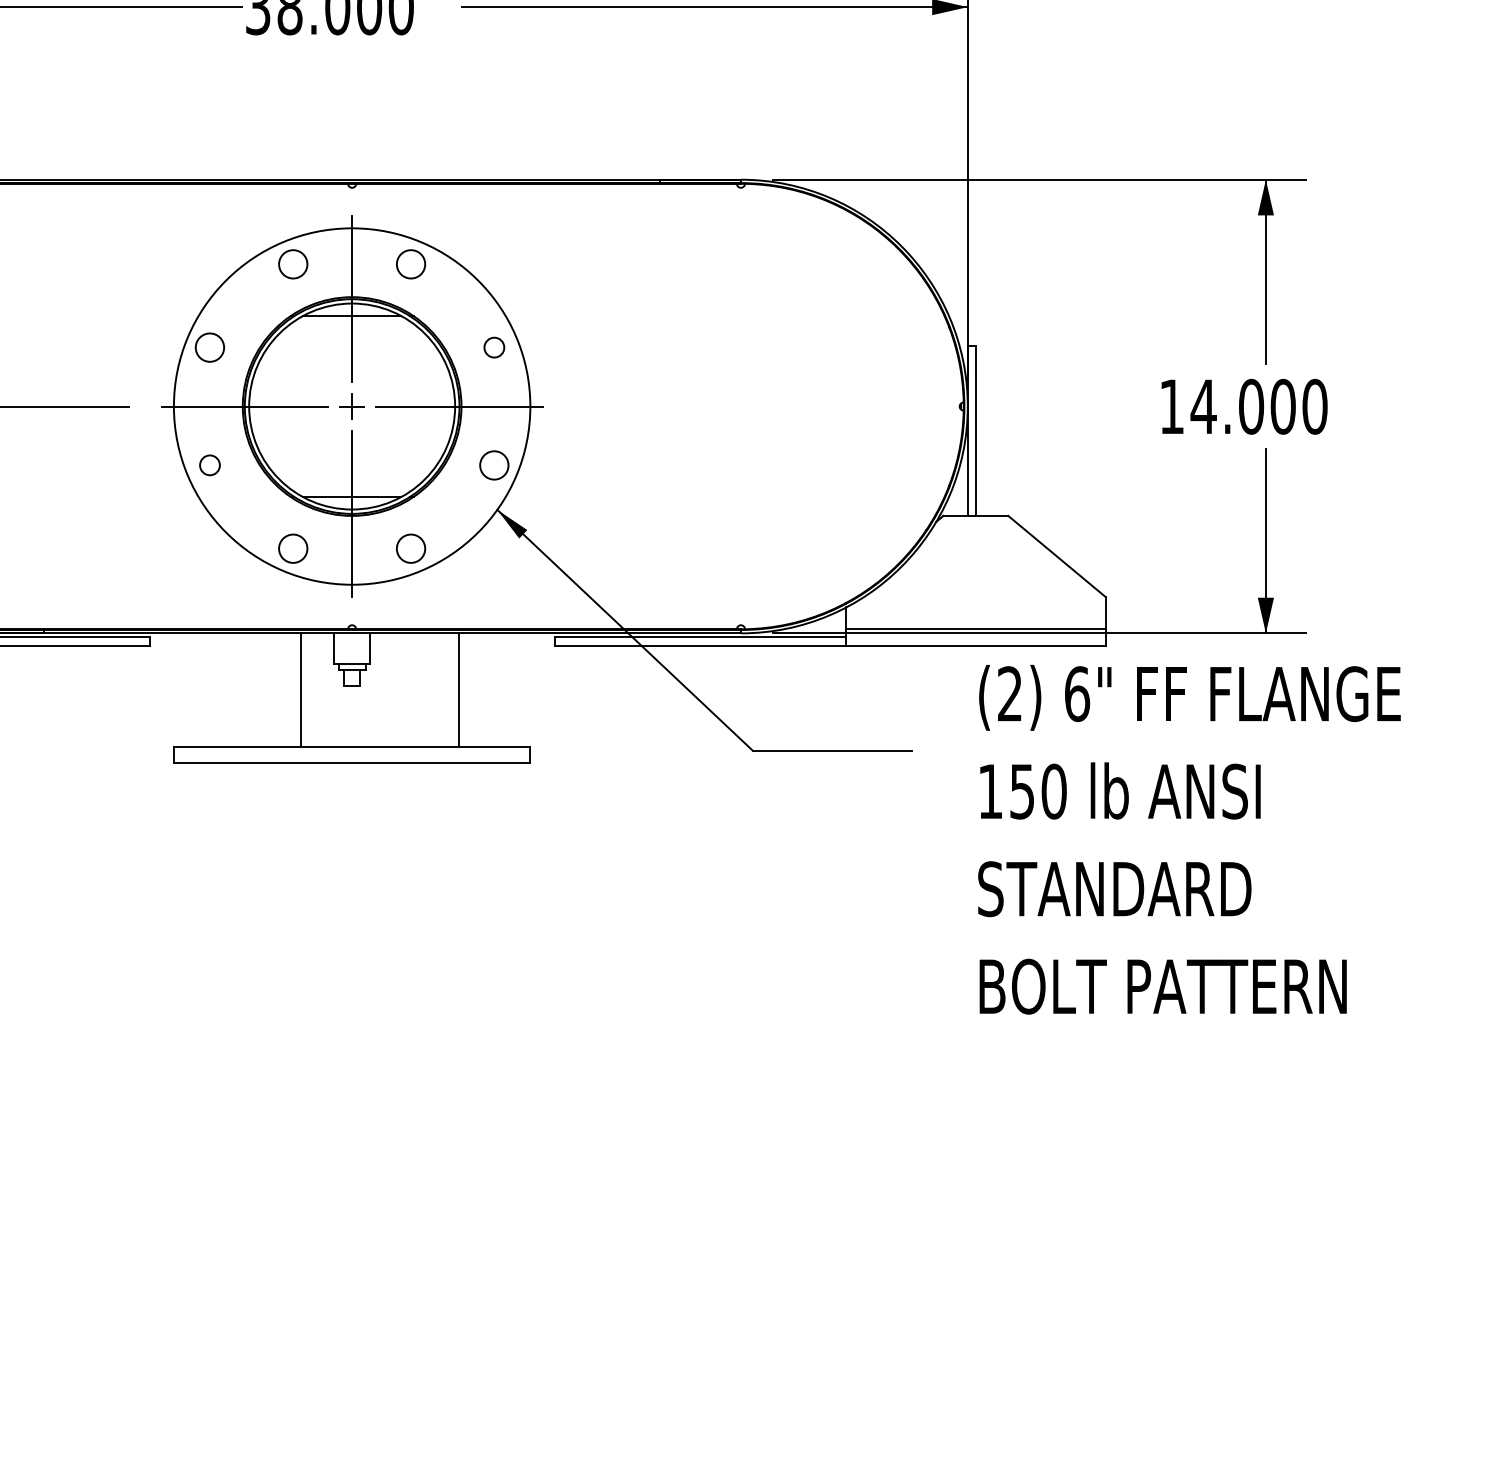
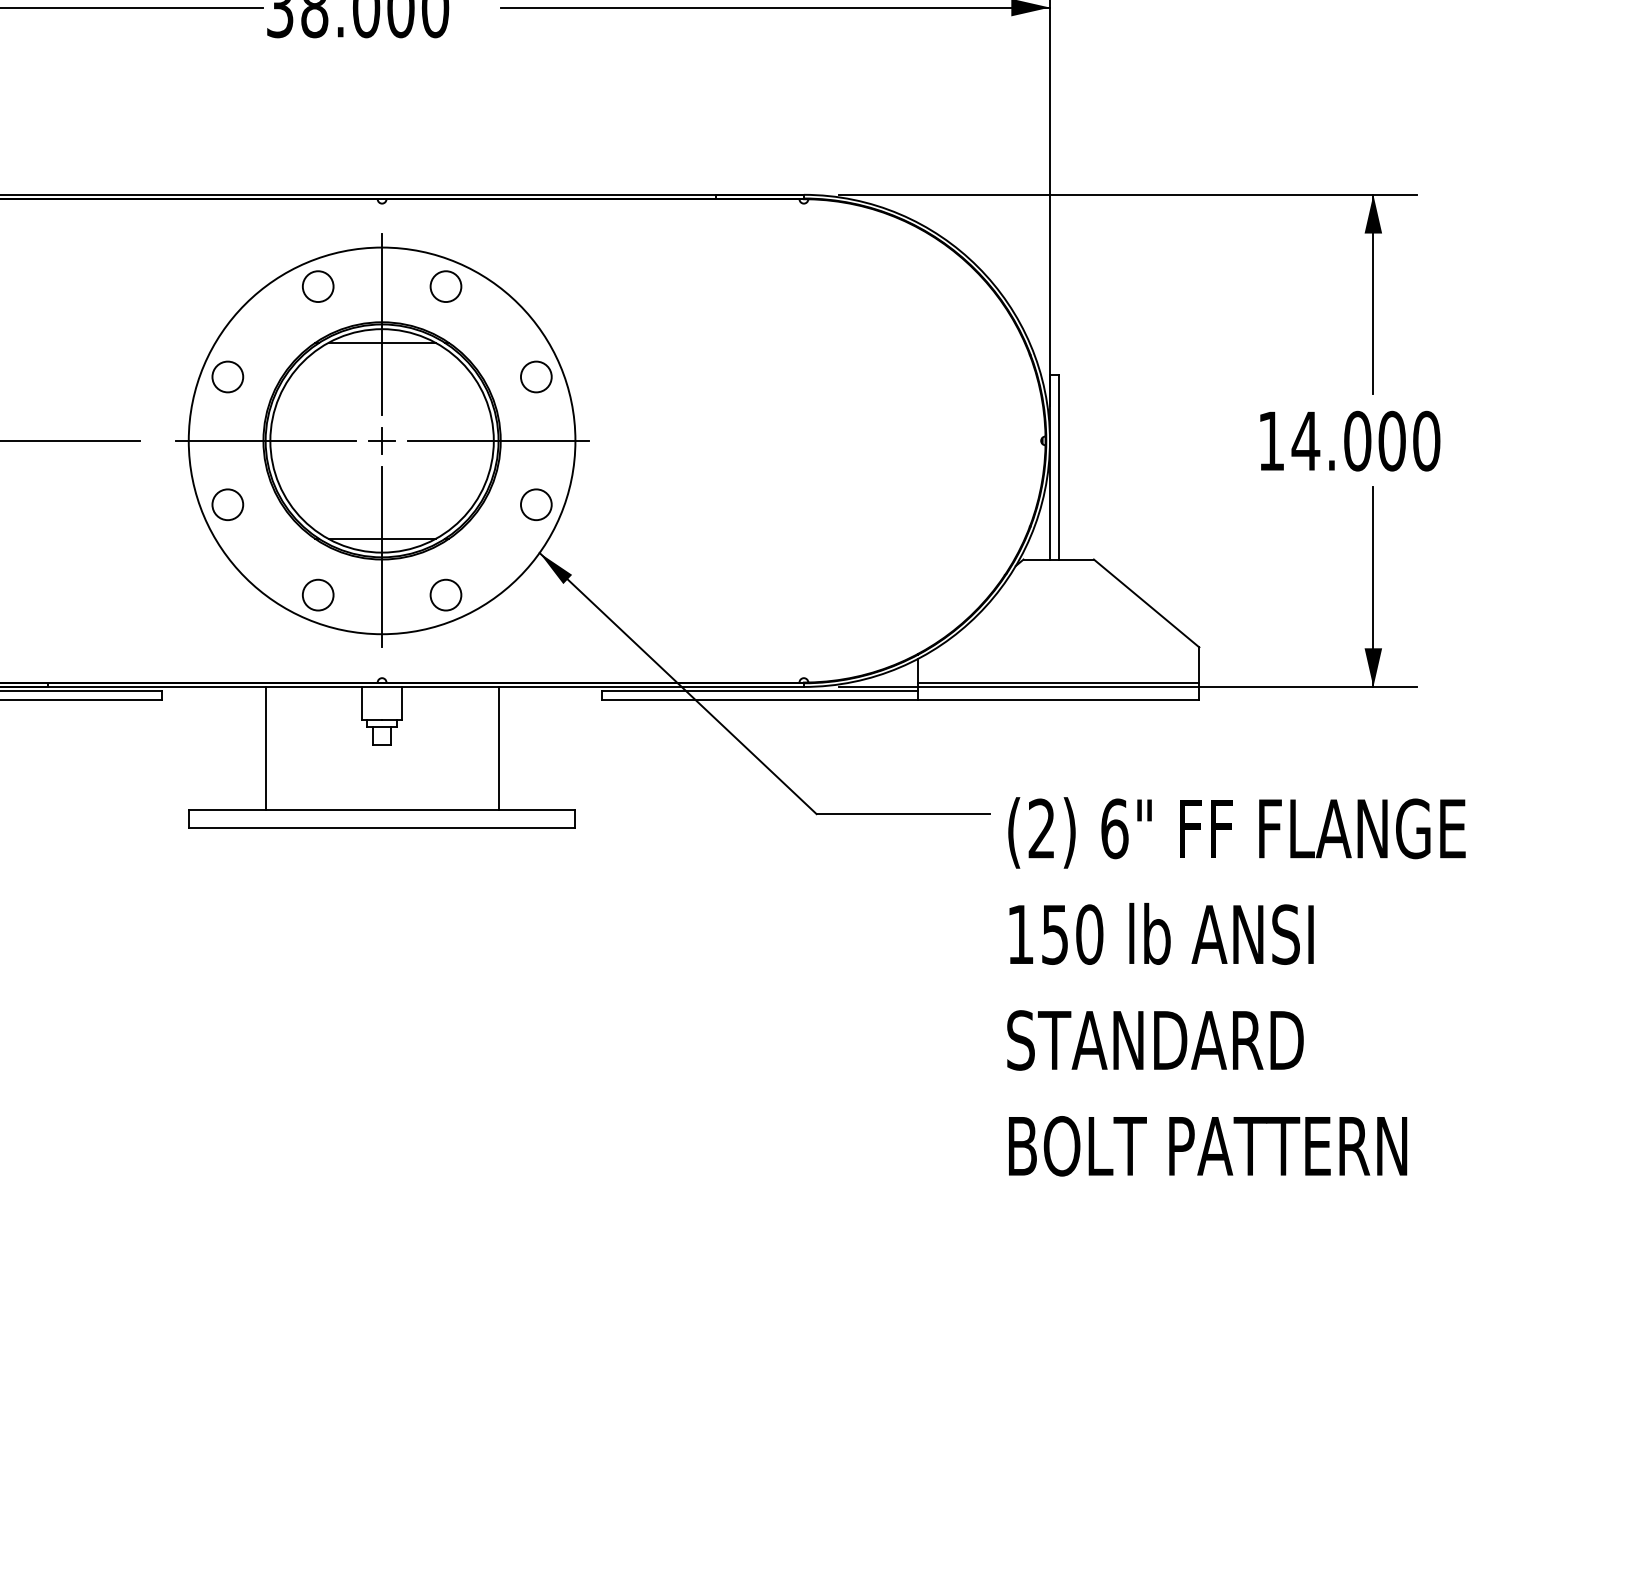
circle: (494, 347) -> (536, 376), size x1.43
circle: (209, 465) -> (227, 504), size x1.43
line: (300, 689) -> (265, 747), moved
text: (1189, 839) -> (1236, 986), moved

